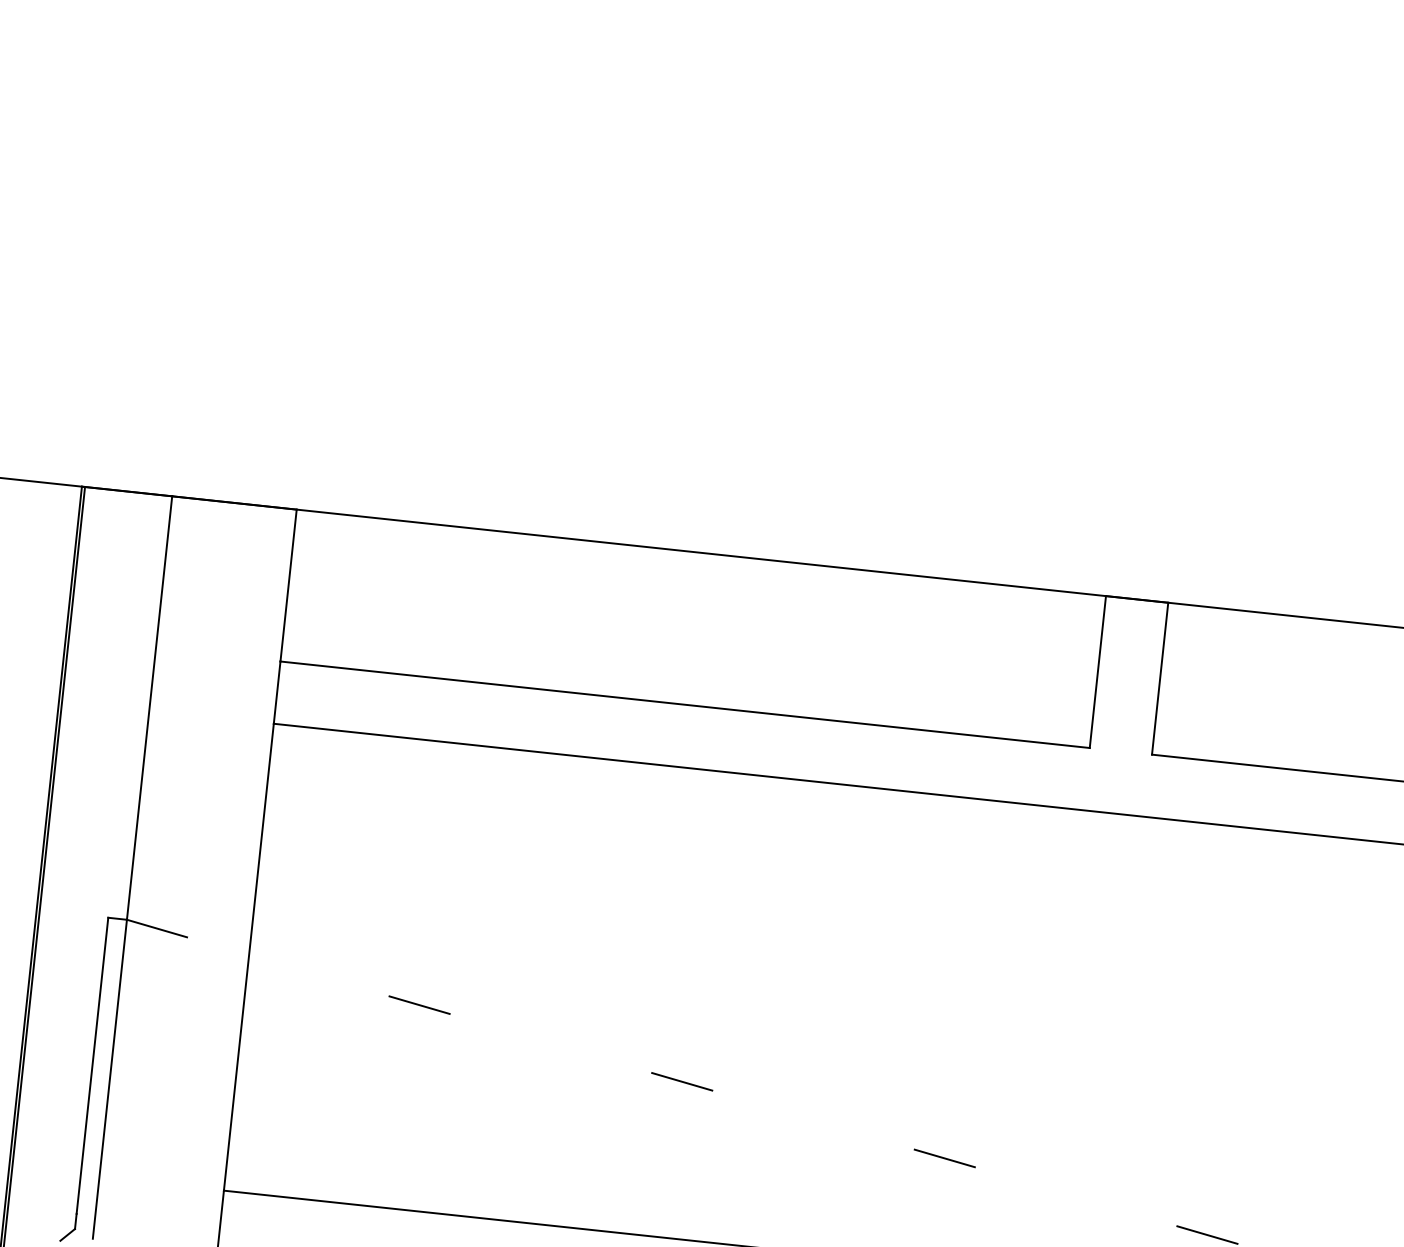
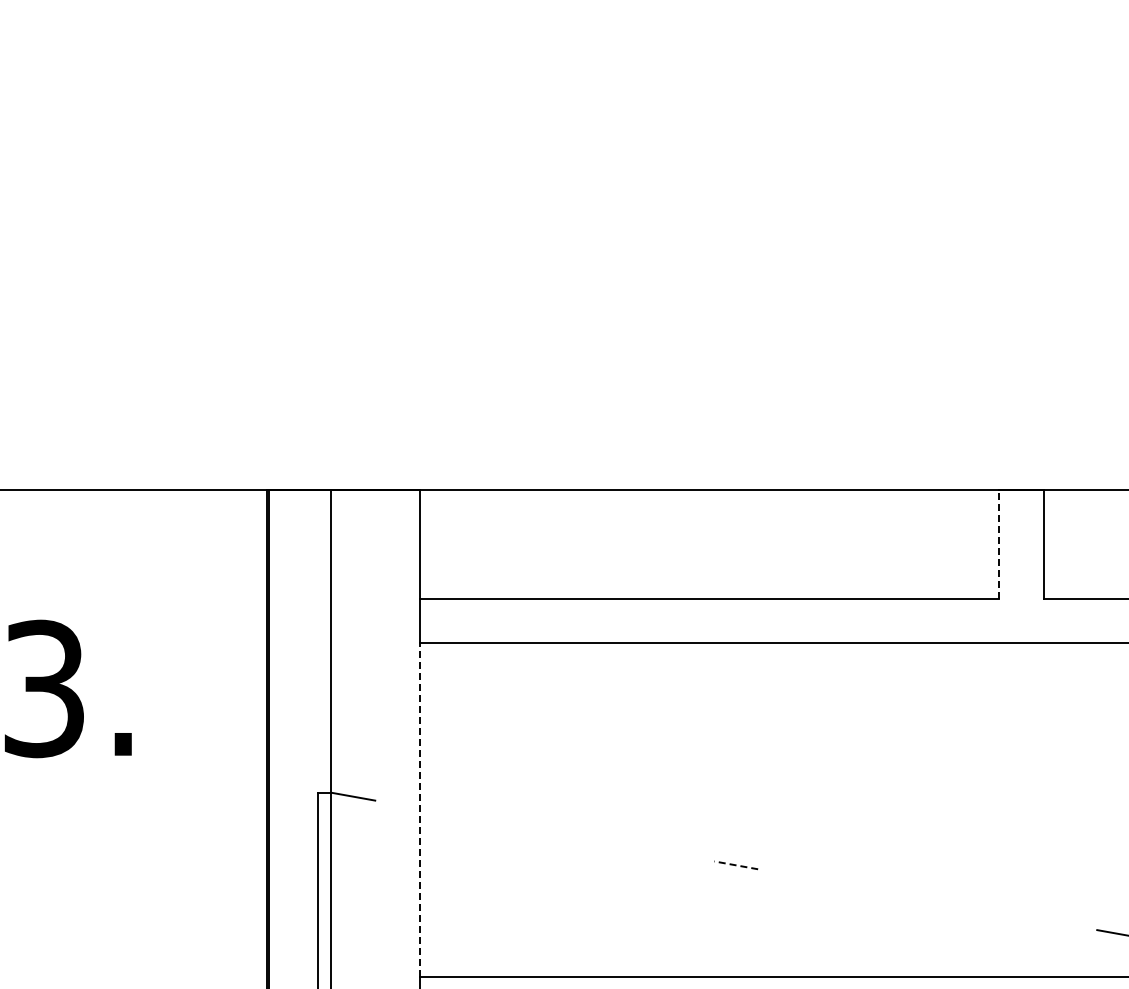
line: (1098, 671) -> (999, 543), solid -> dashed
line: (248, 957) -> (420, 810), solid -> dashed
line: (419, 1004) -> (544, 830), removed
line: (681, 1081) -> (735, 865), solid -> dashed
line: (944, 1158) -> (927, 899), removed

